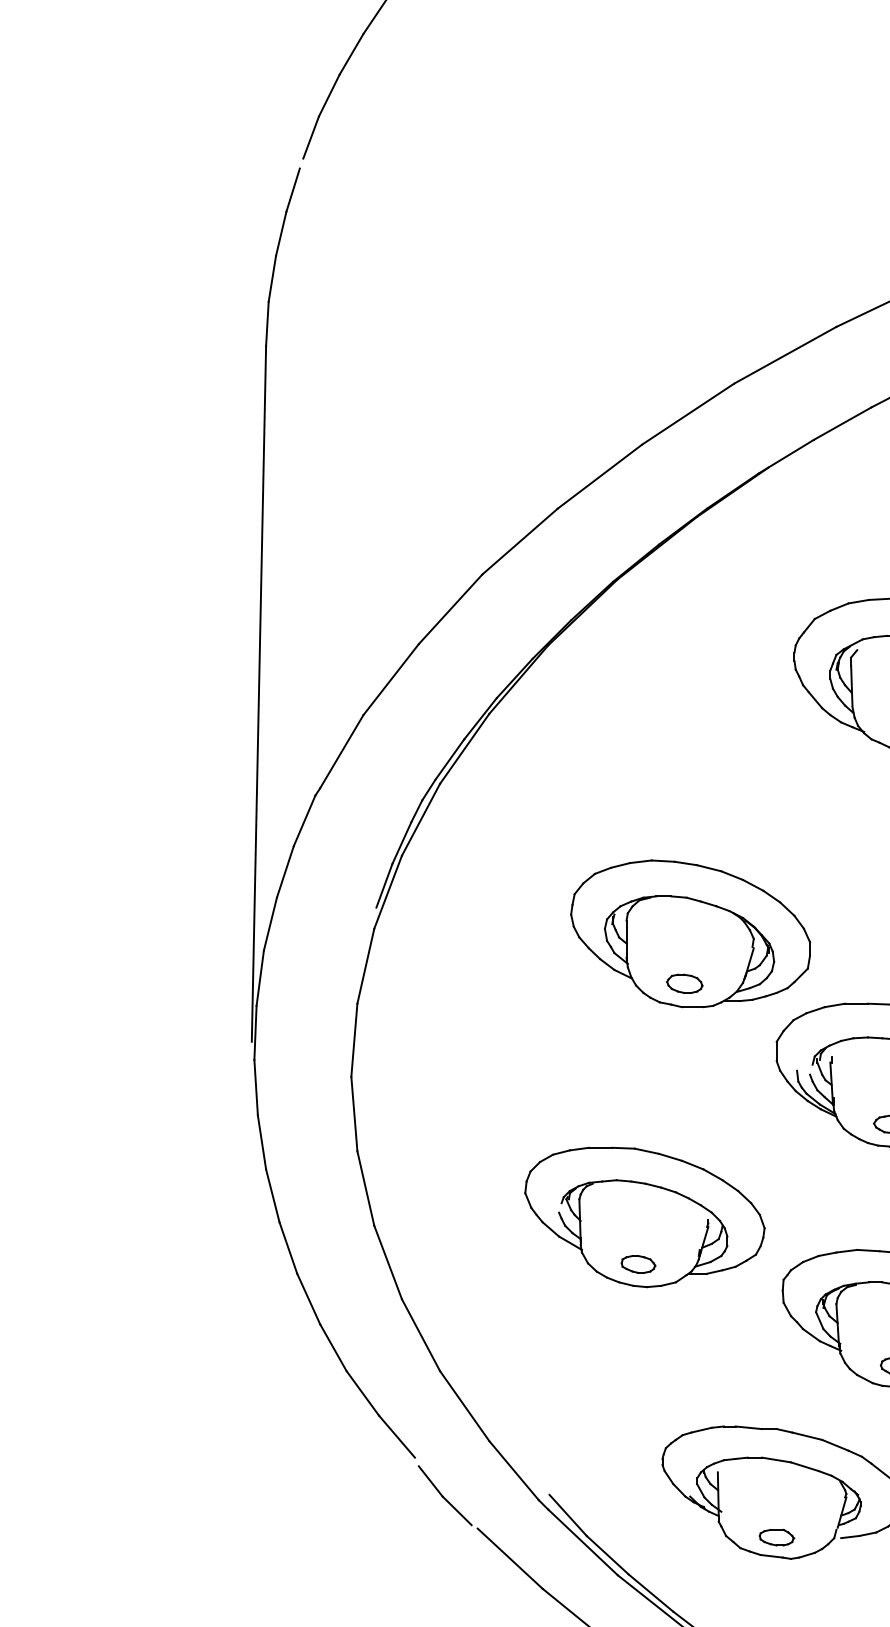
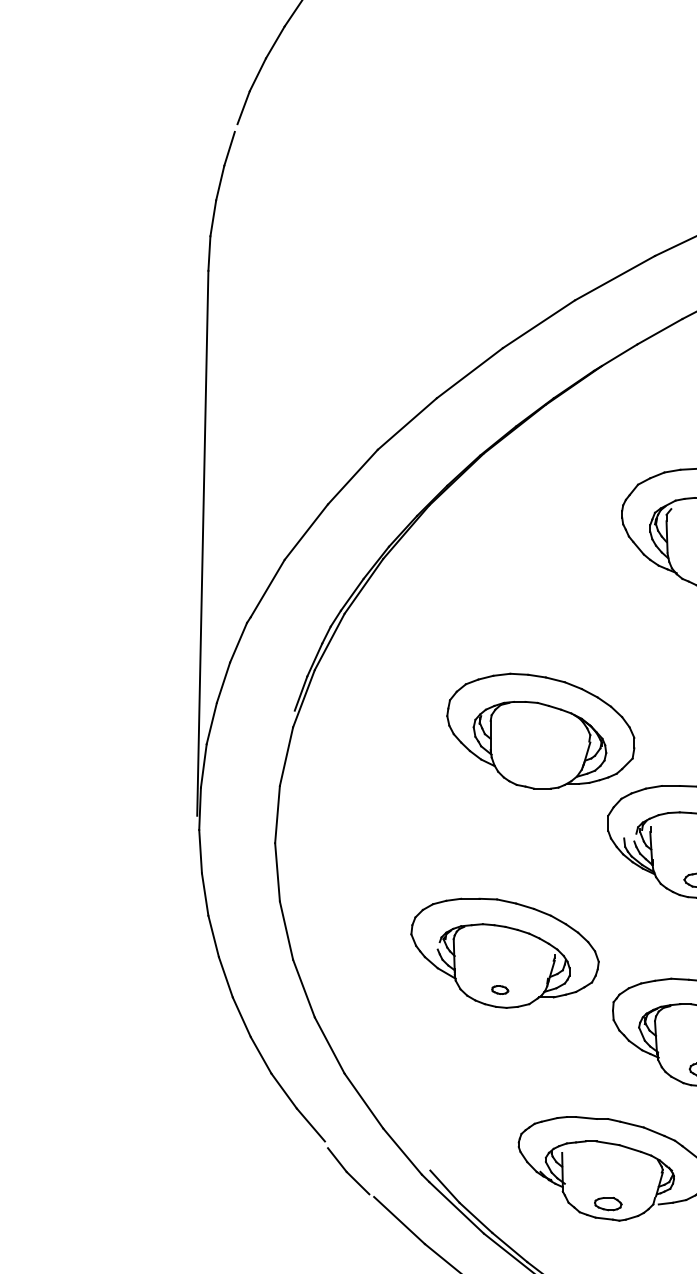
part: (685, 983) -> (536, 770), removed
part: (639, 1263) -> (500, 989), size x0.6

